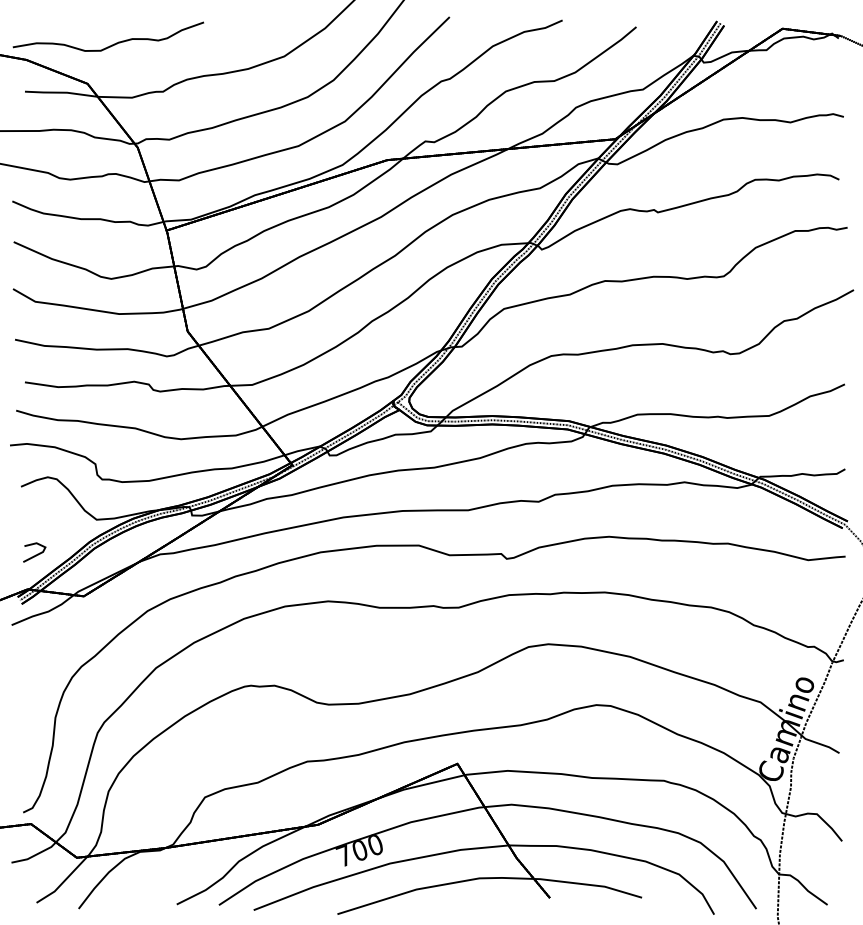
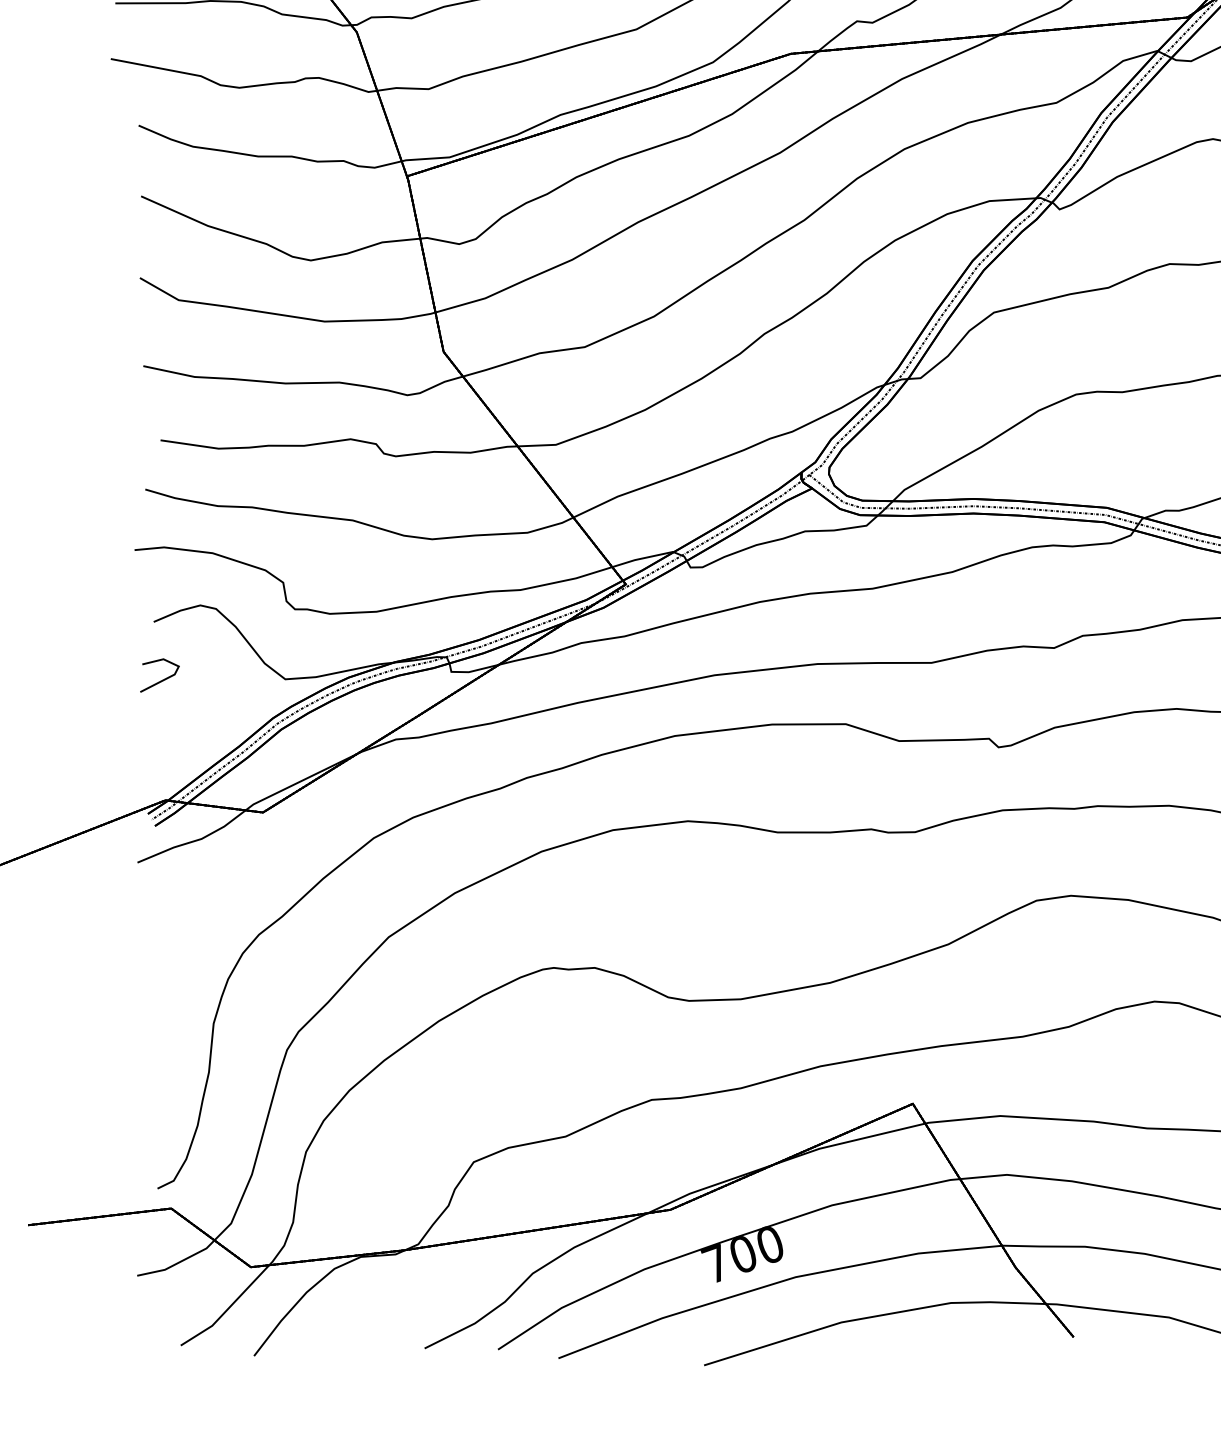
line: (35, 554) -> (161, 678), moved

